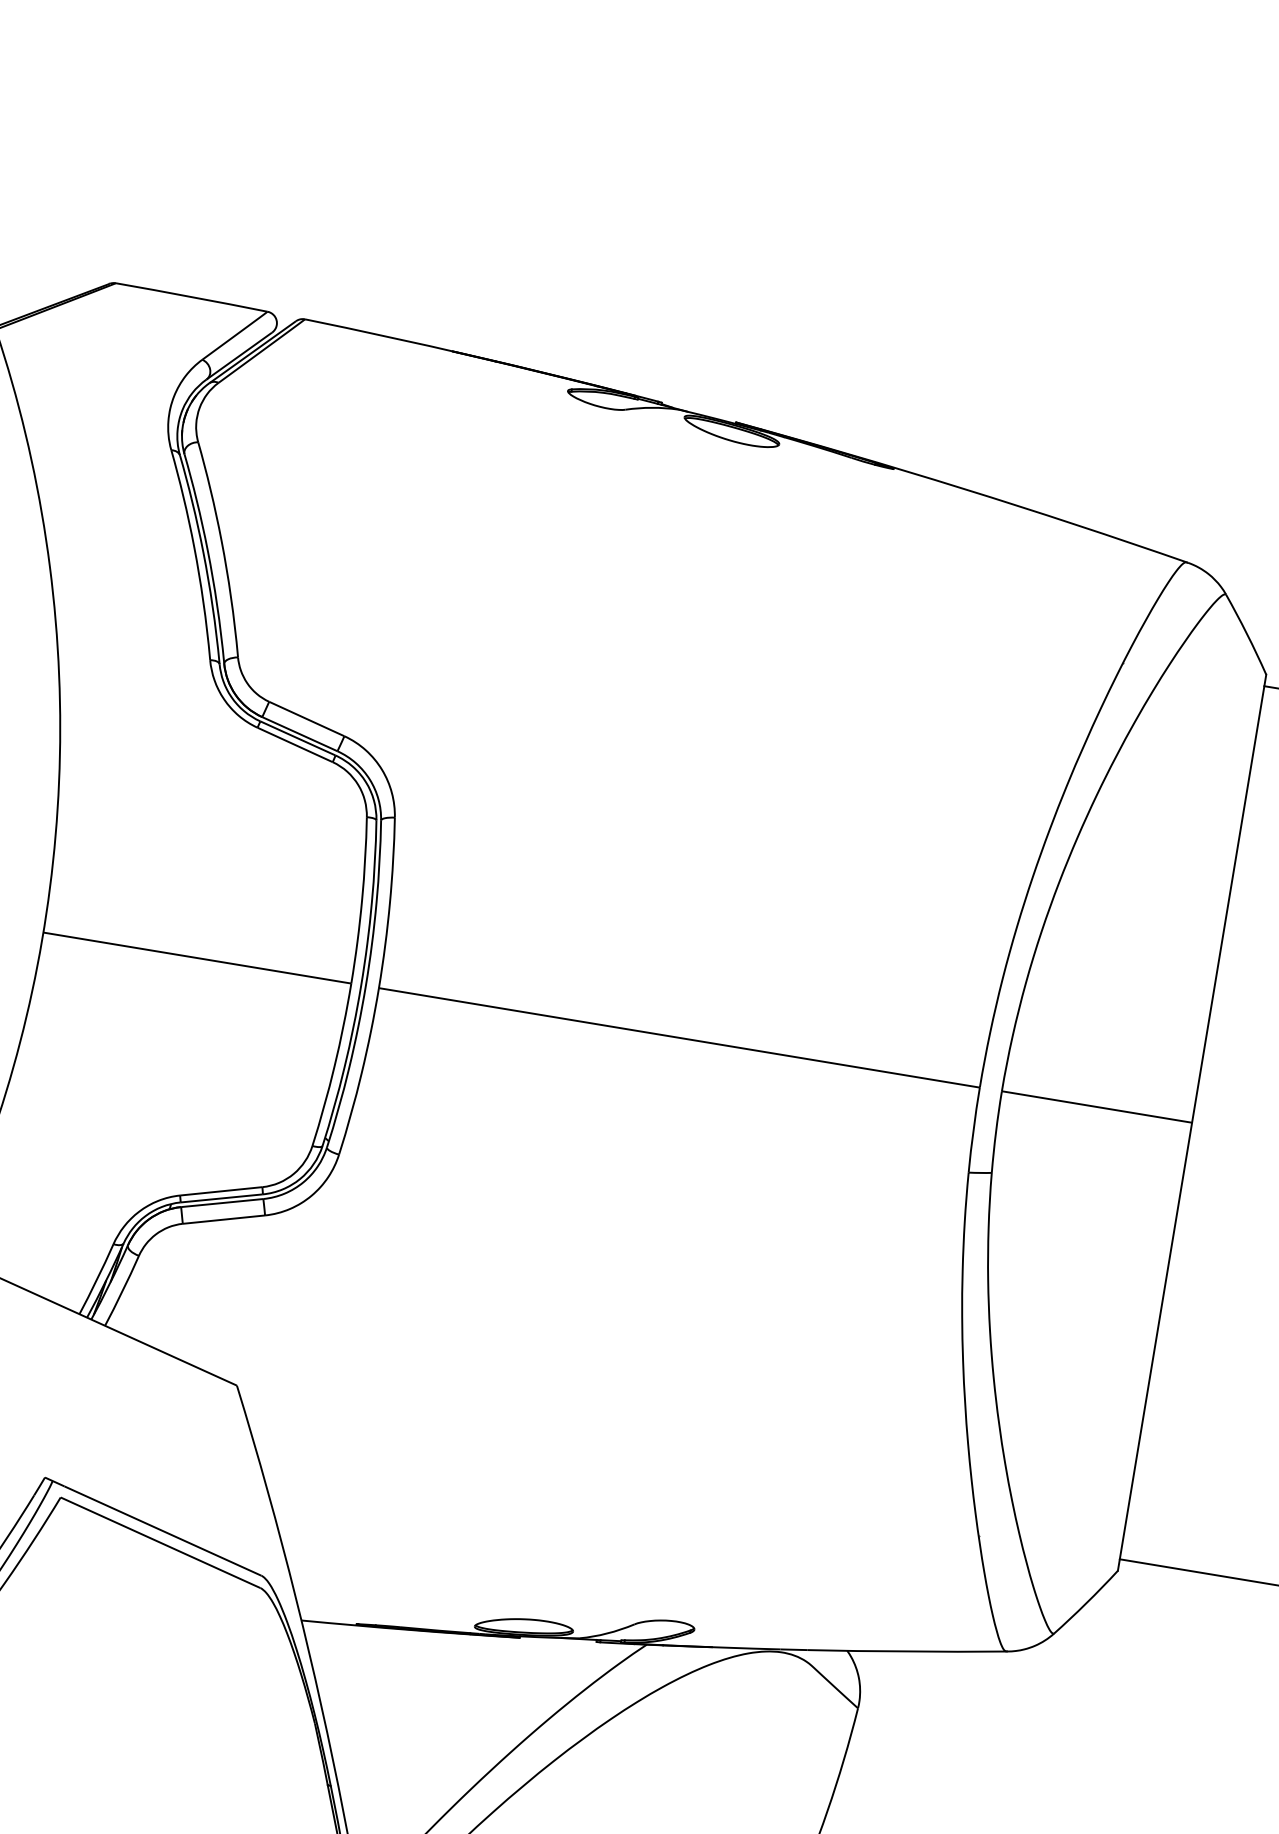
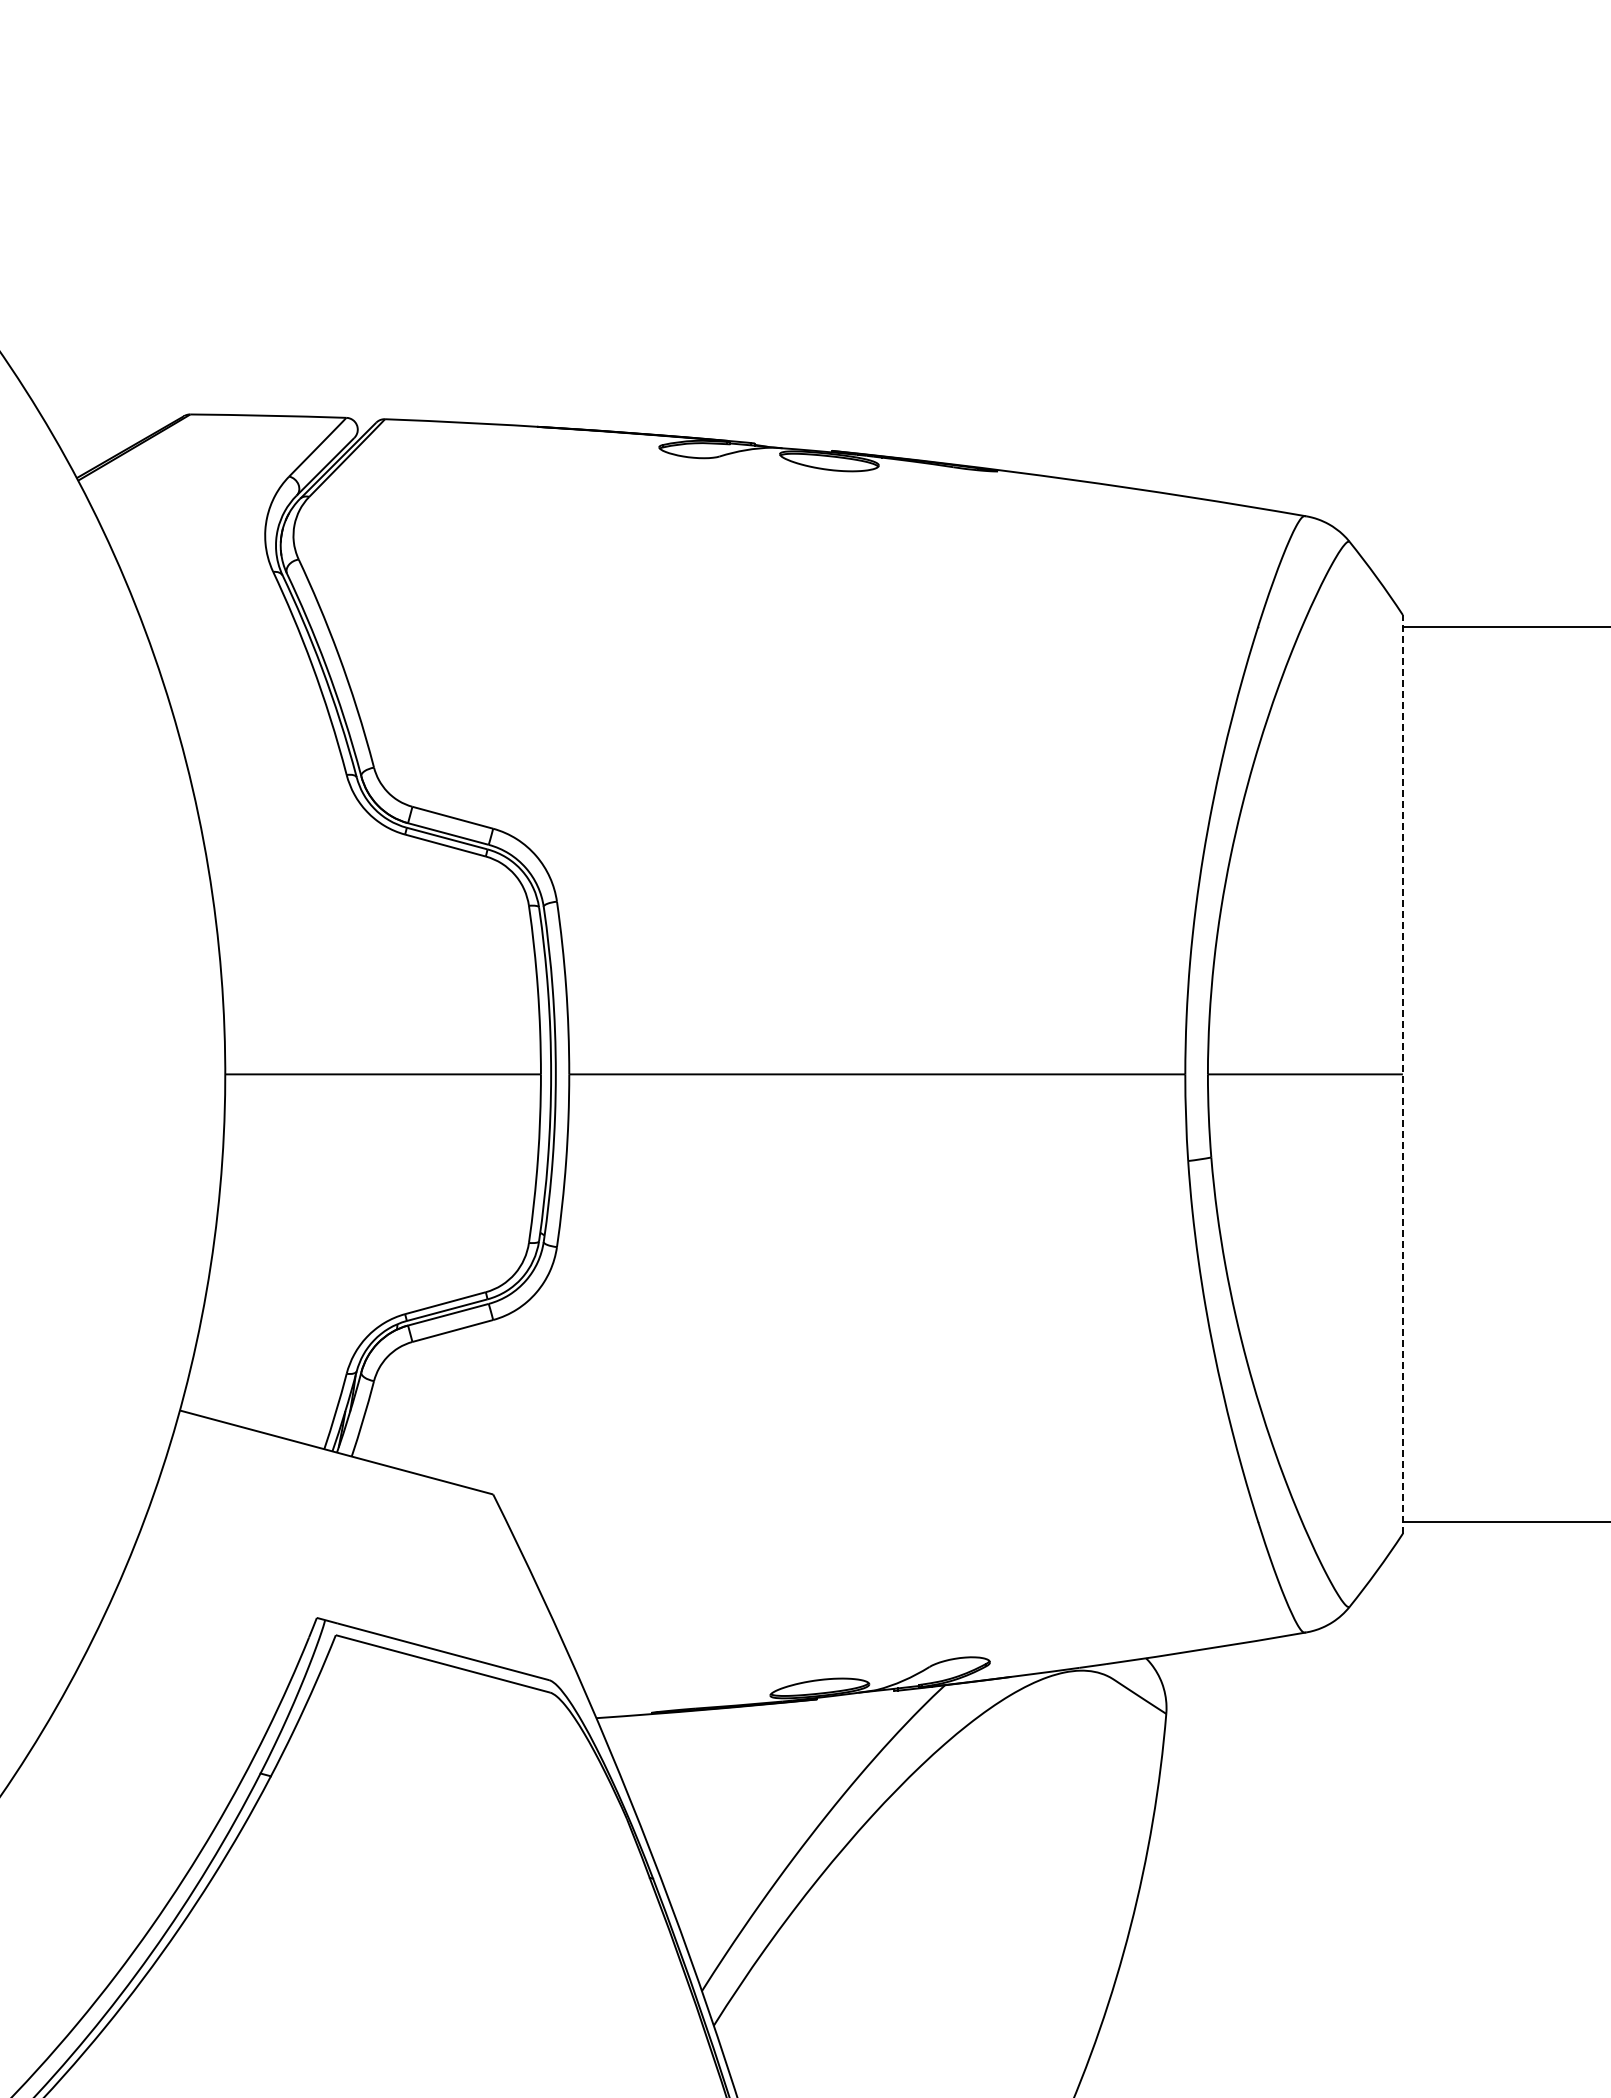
line: (1191, 1121) -> (1402, 1073), solid -> dashed

